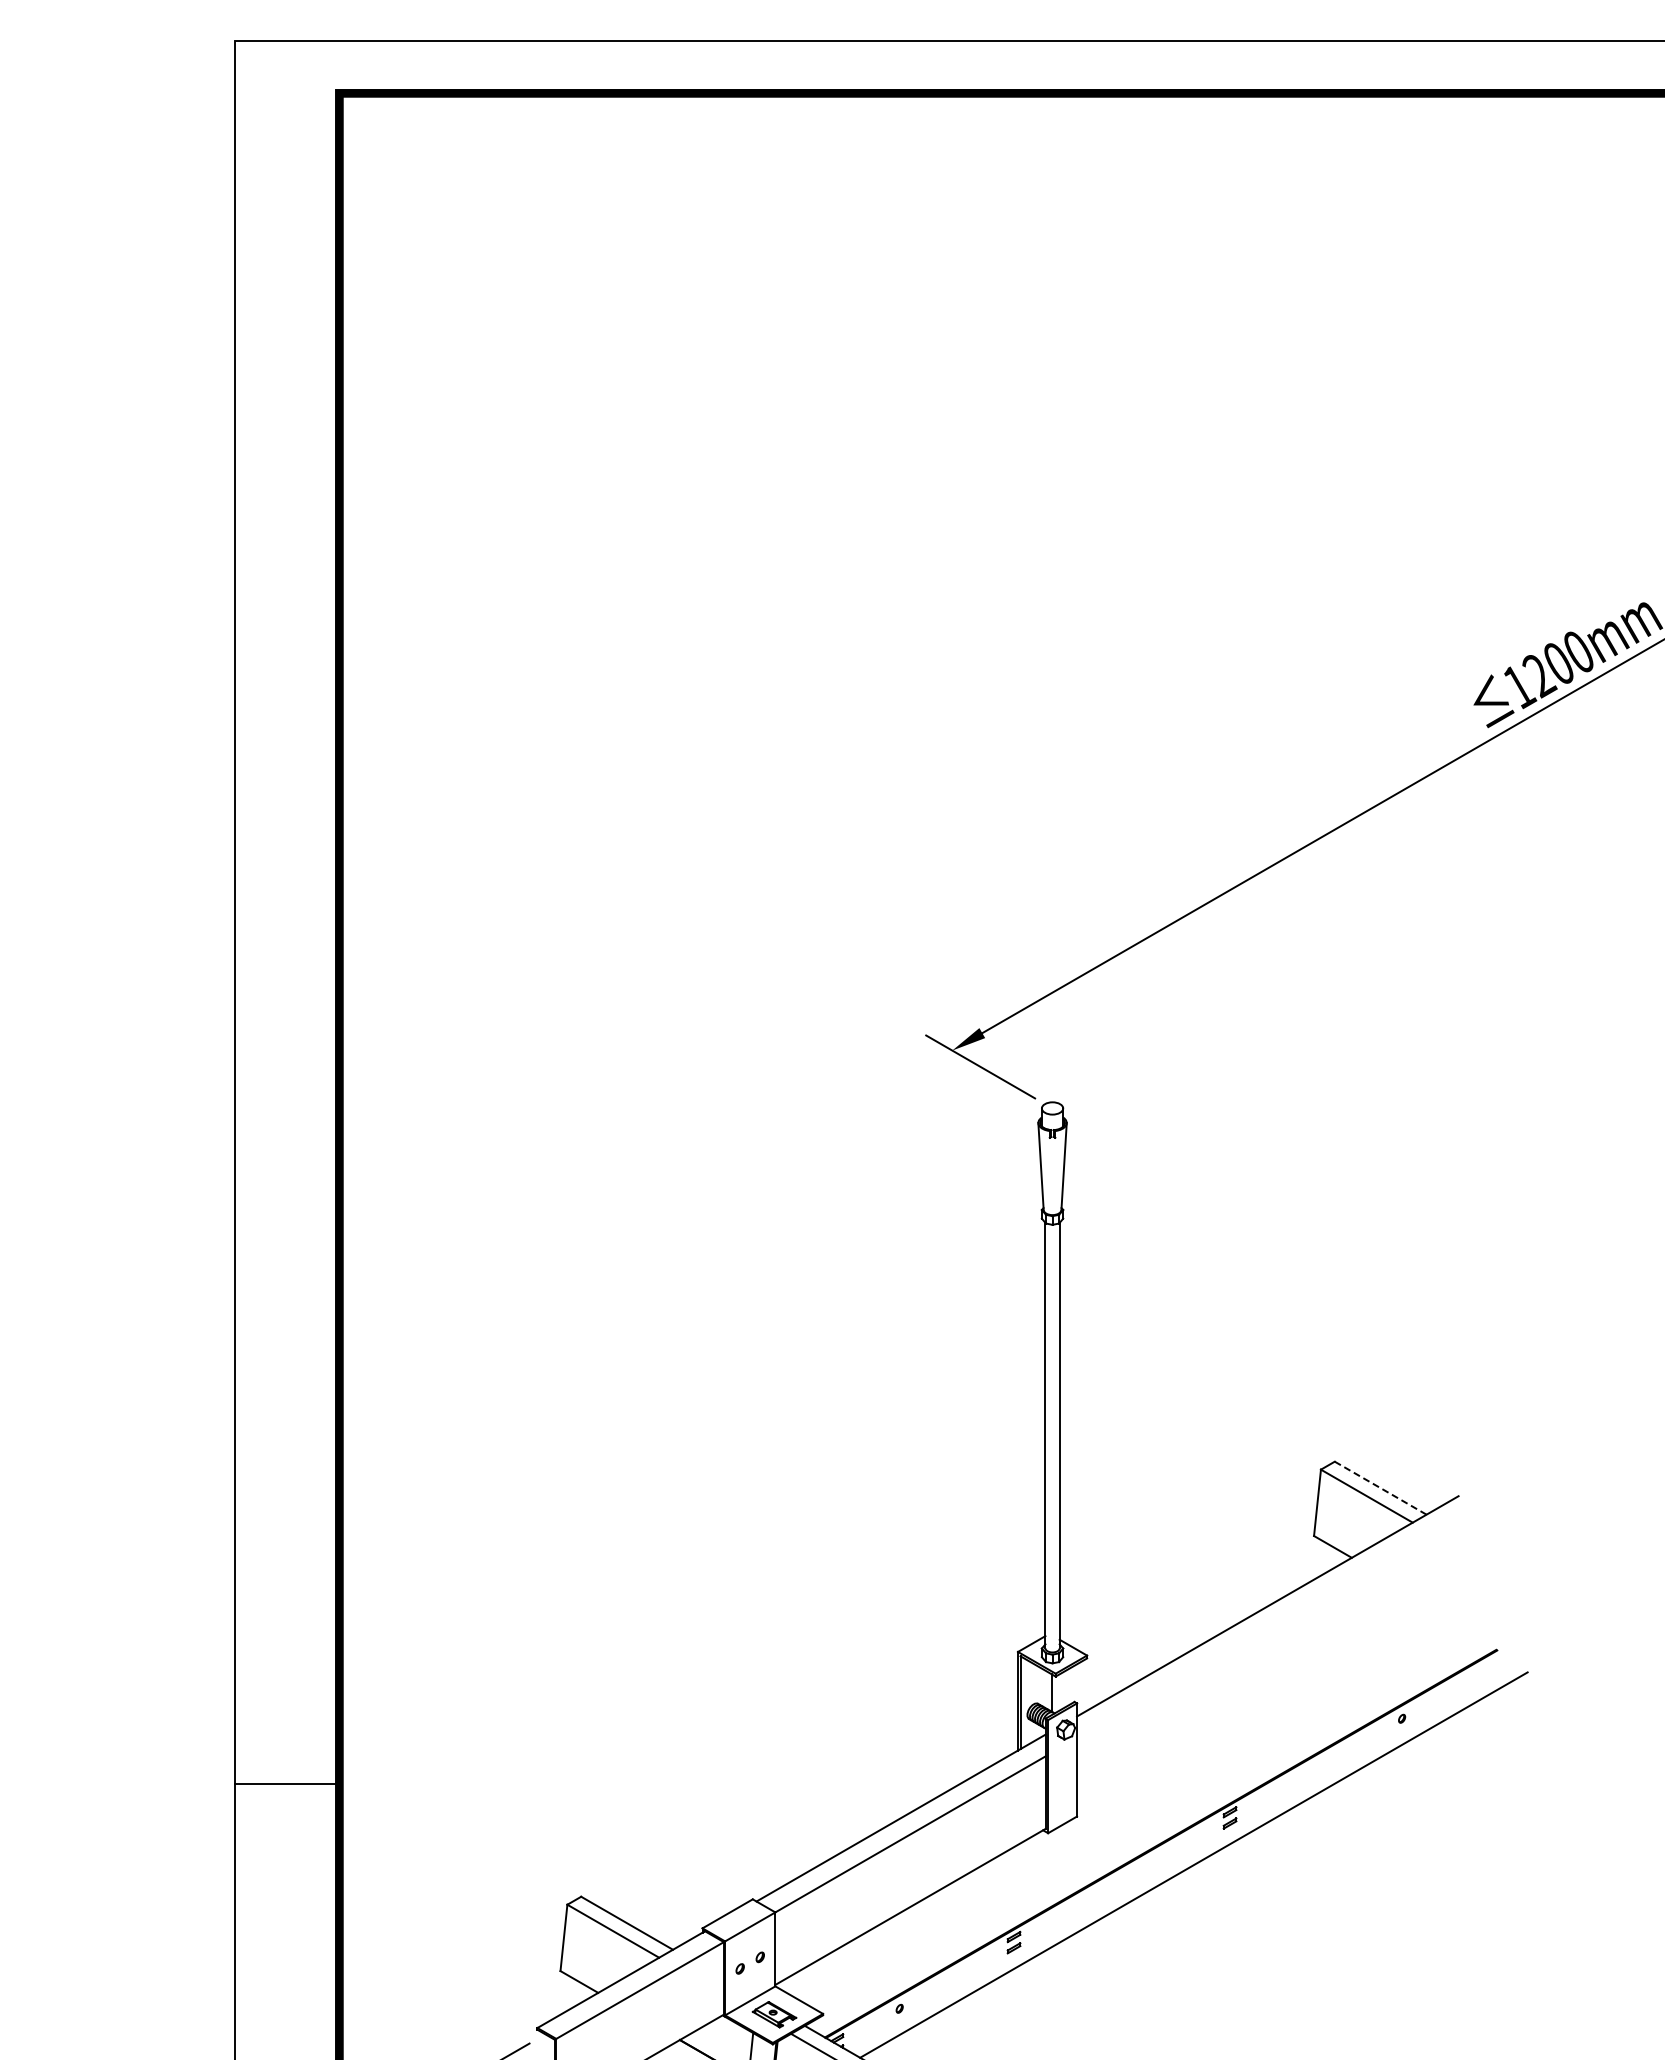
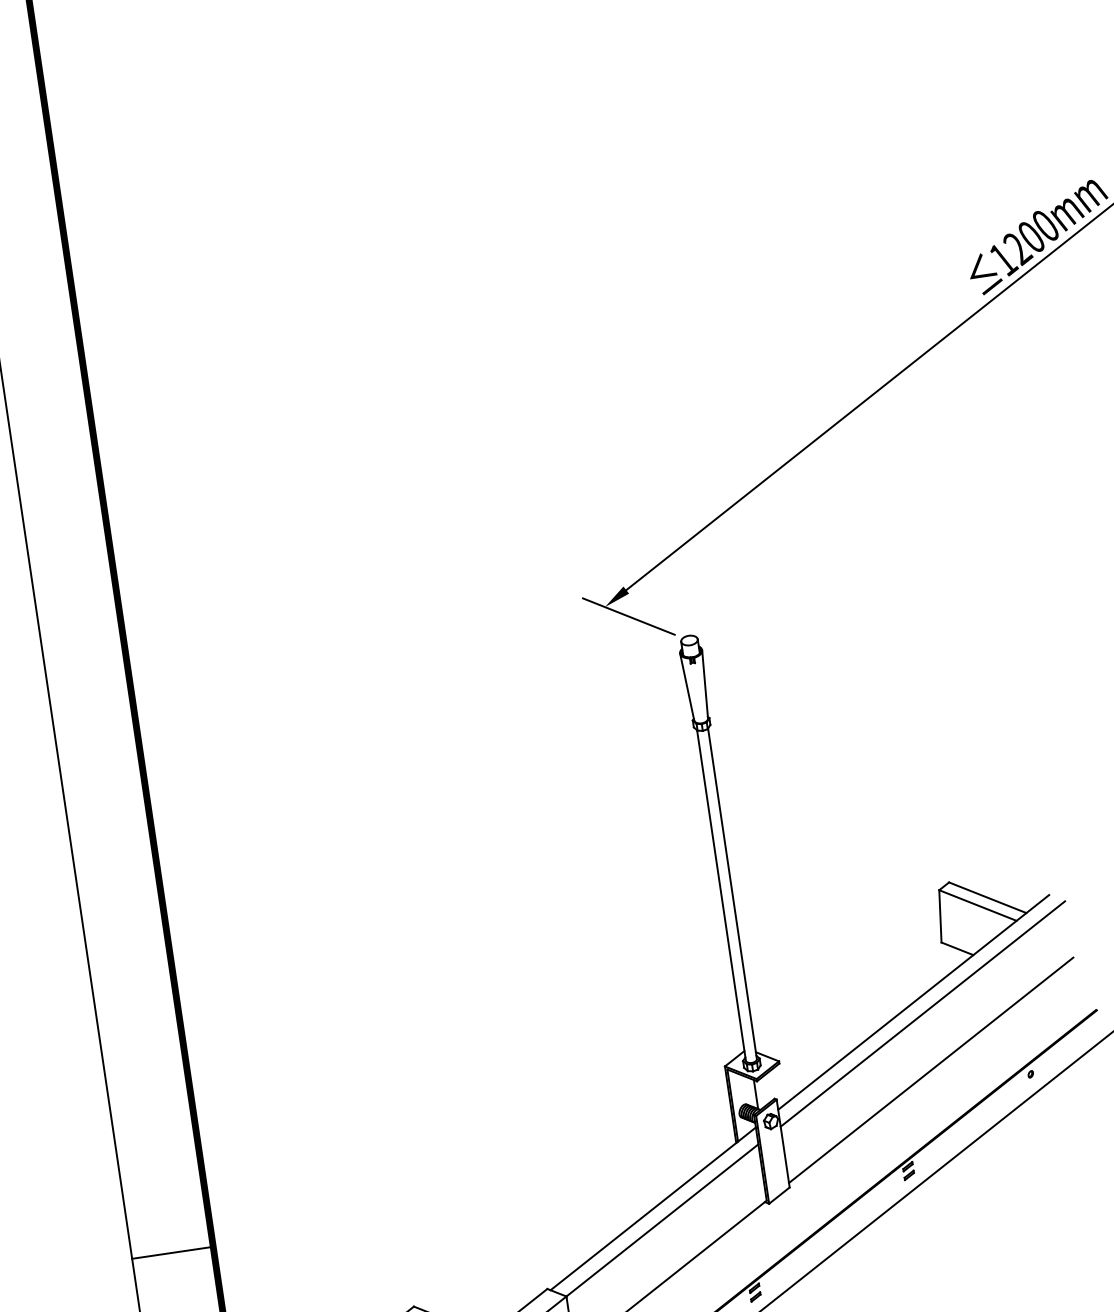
line: (1380, 1488) -> (987, 898), dashed -> solid
line: (1277, 1622) -> (923, 1013), added
line: (1277, 1694) -> (931, 1069), added

